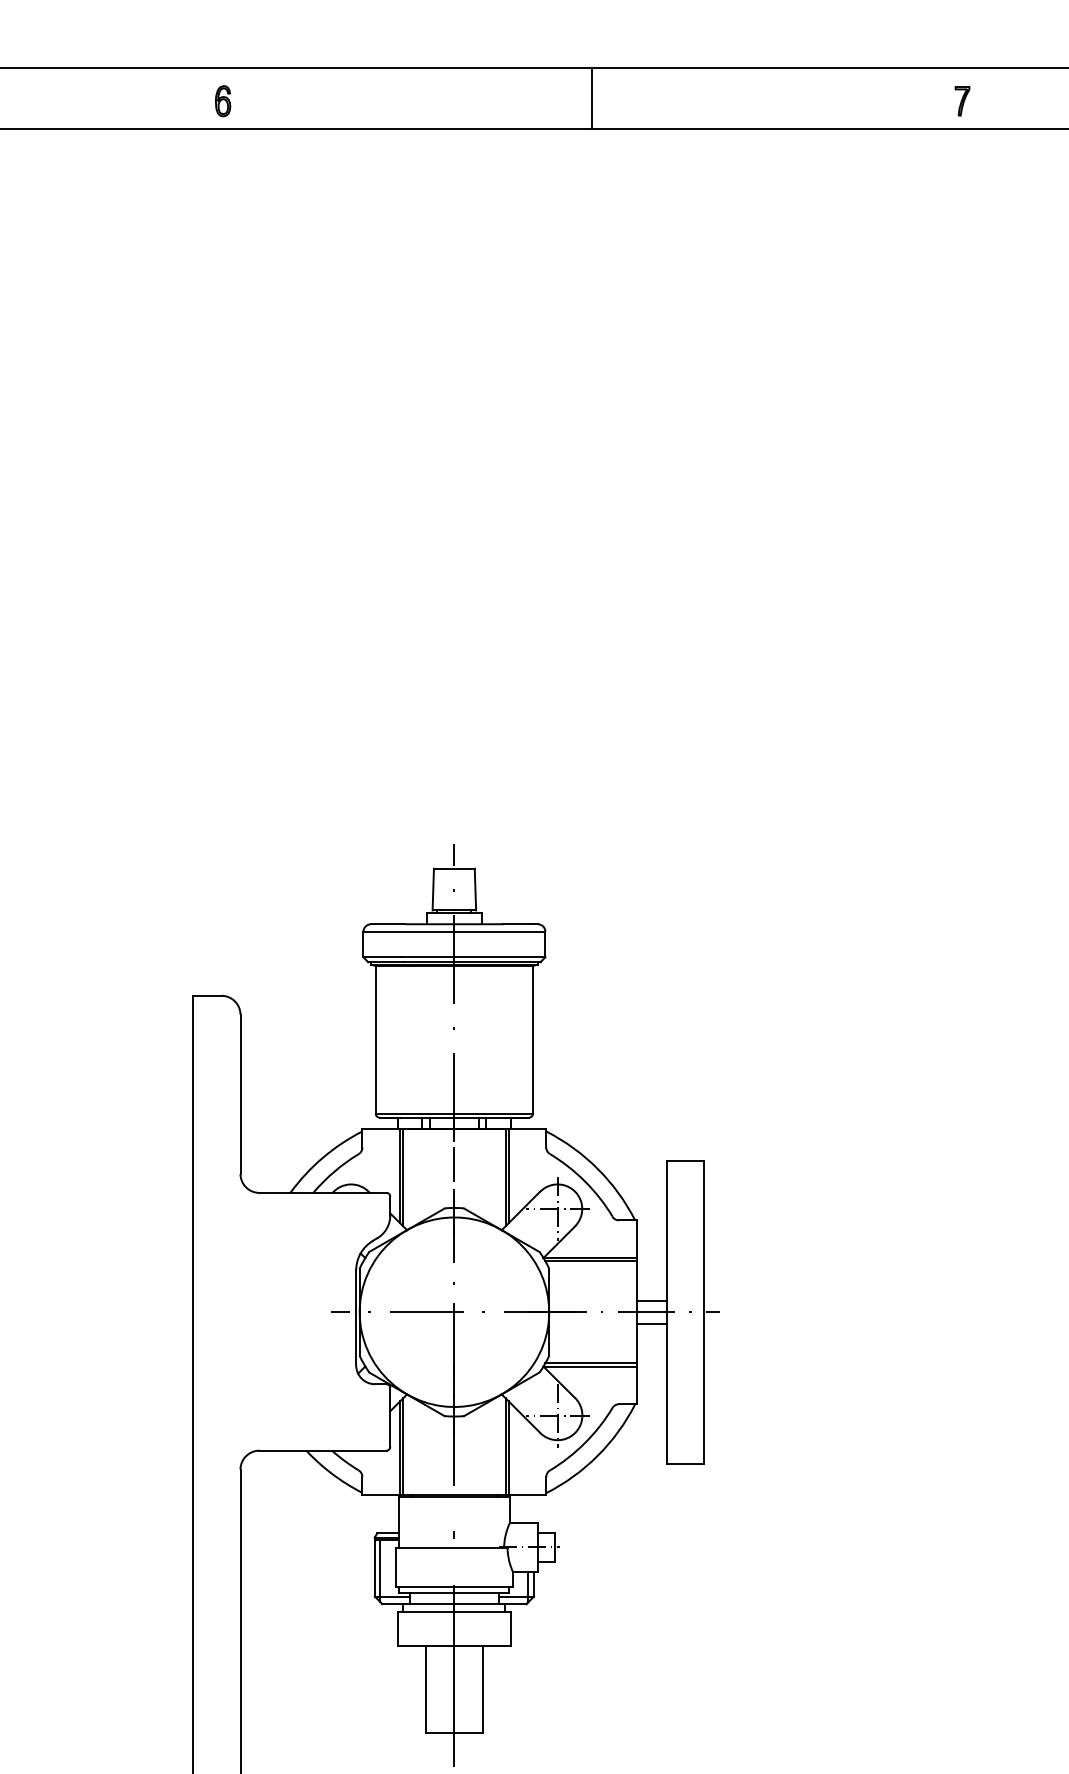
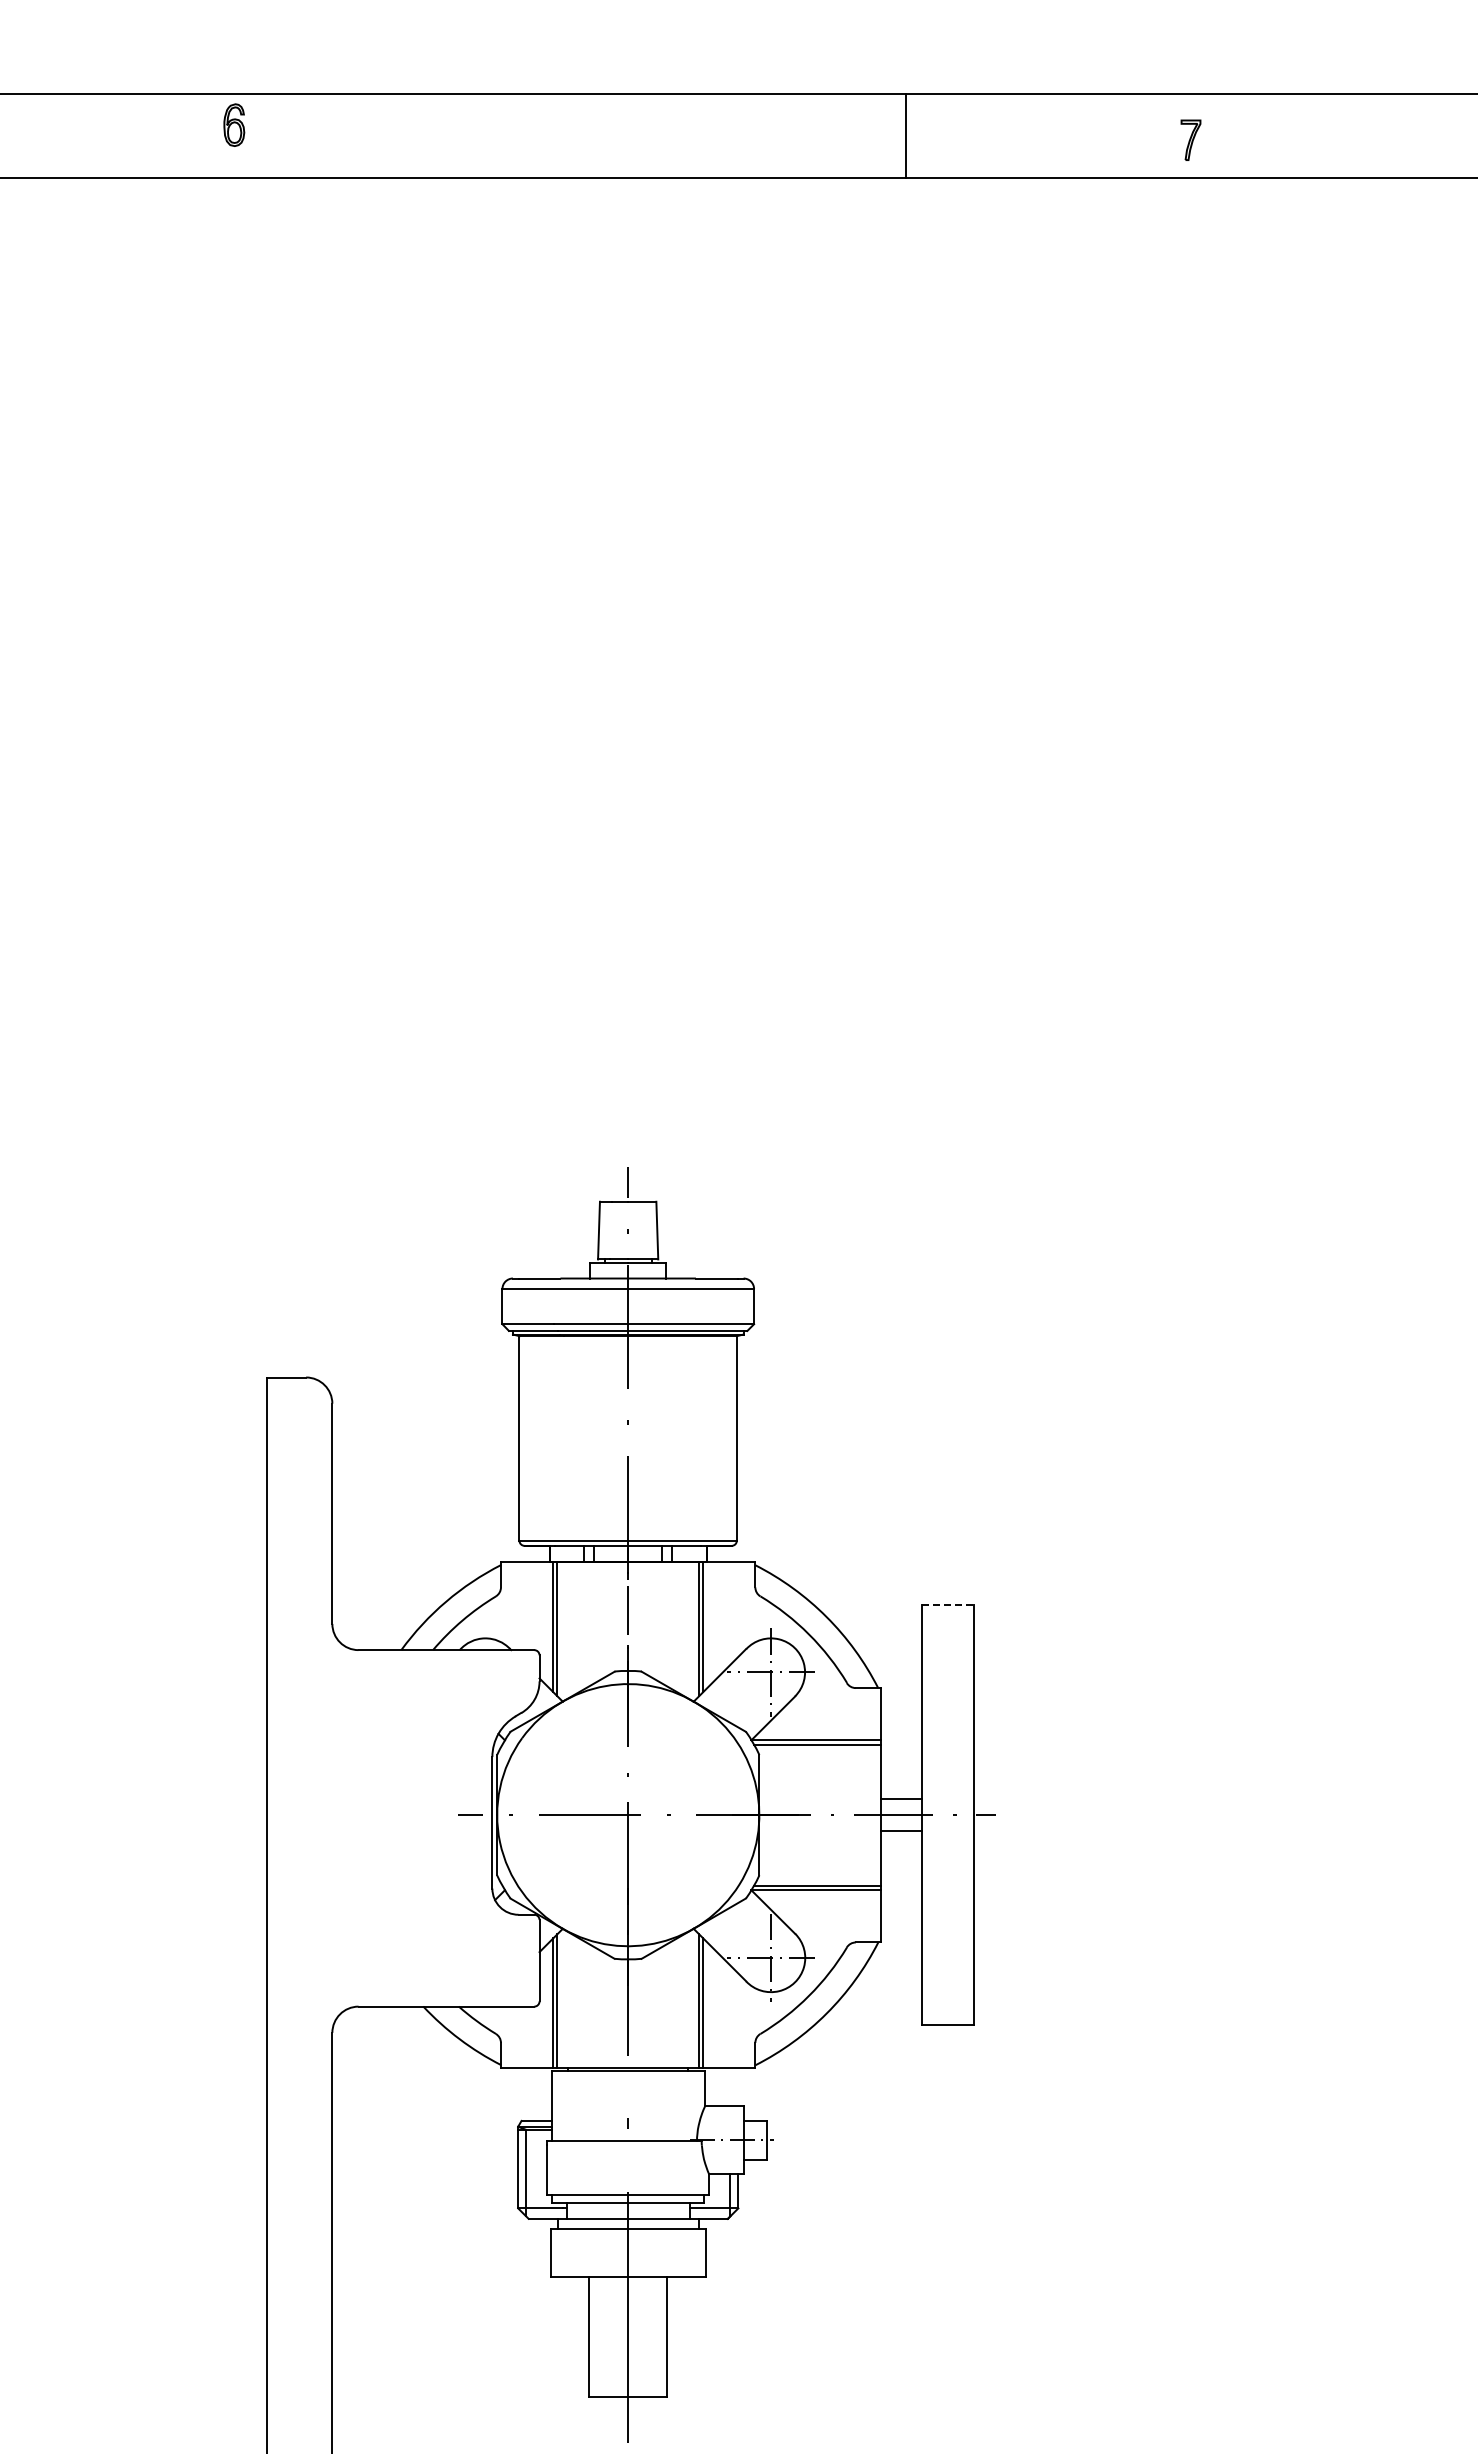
line: (591, 98) -> (905, 136), moved
part: (223, 100) -> (234, 124), moved
part: (962, 100) -> (1190, 139), moved
line: (685, 1160) -> (948, 1605), solid -> dashed

